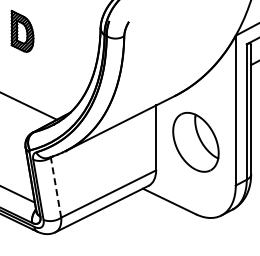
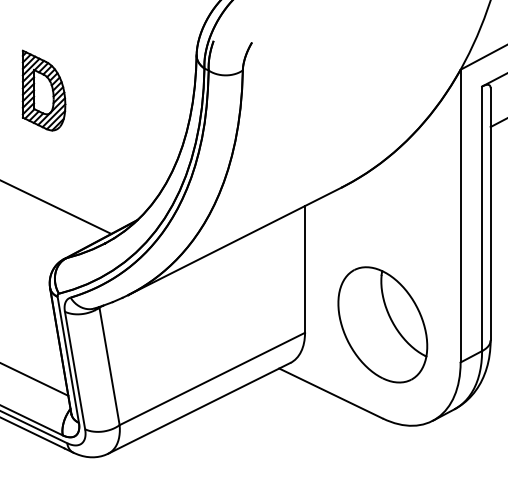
part: (22, 31) -> (44, 90), moved
part: (195, 141) -> (381, 323), moved
line: (56, 187) -> (110, 366), dashed -> solid

